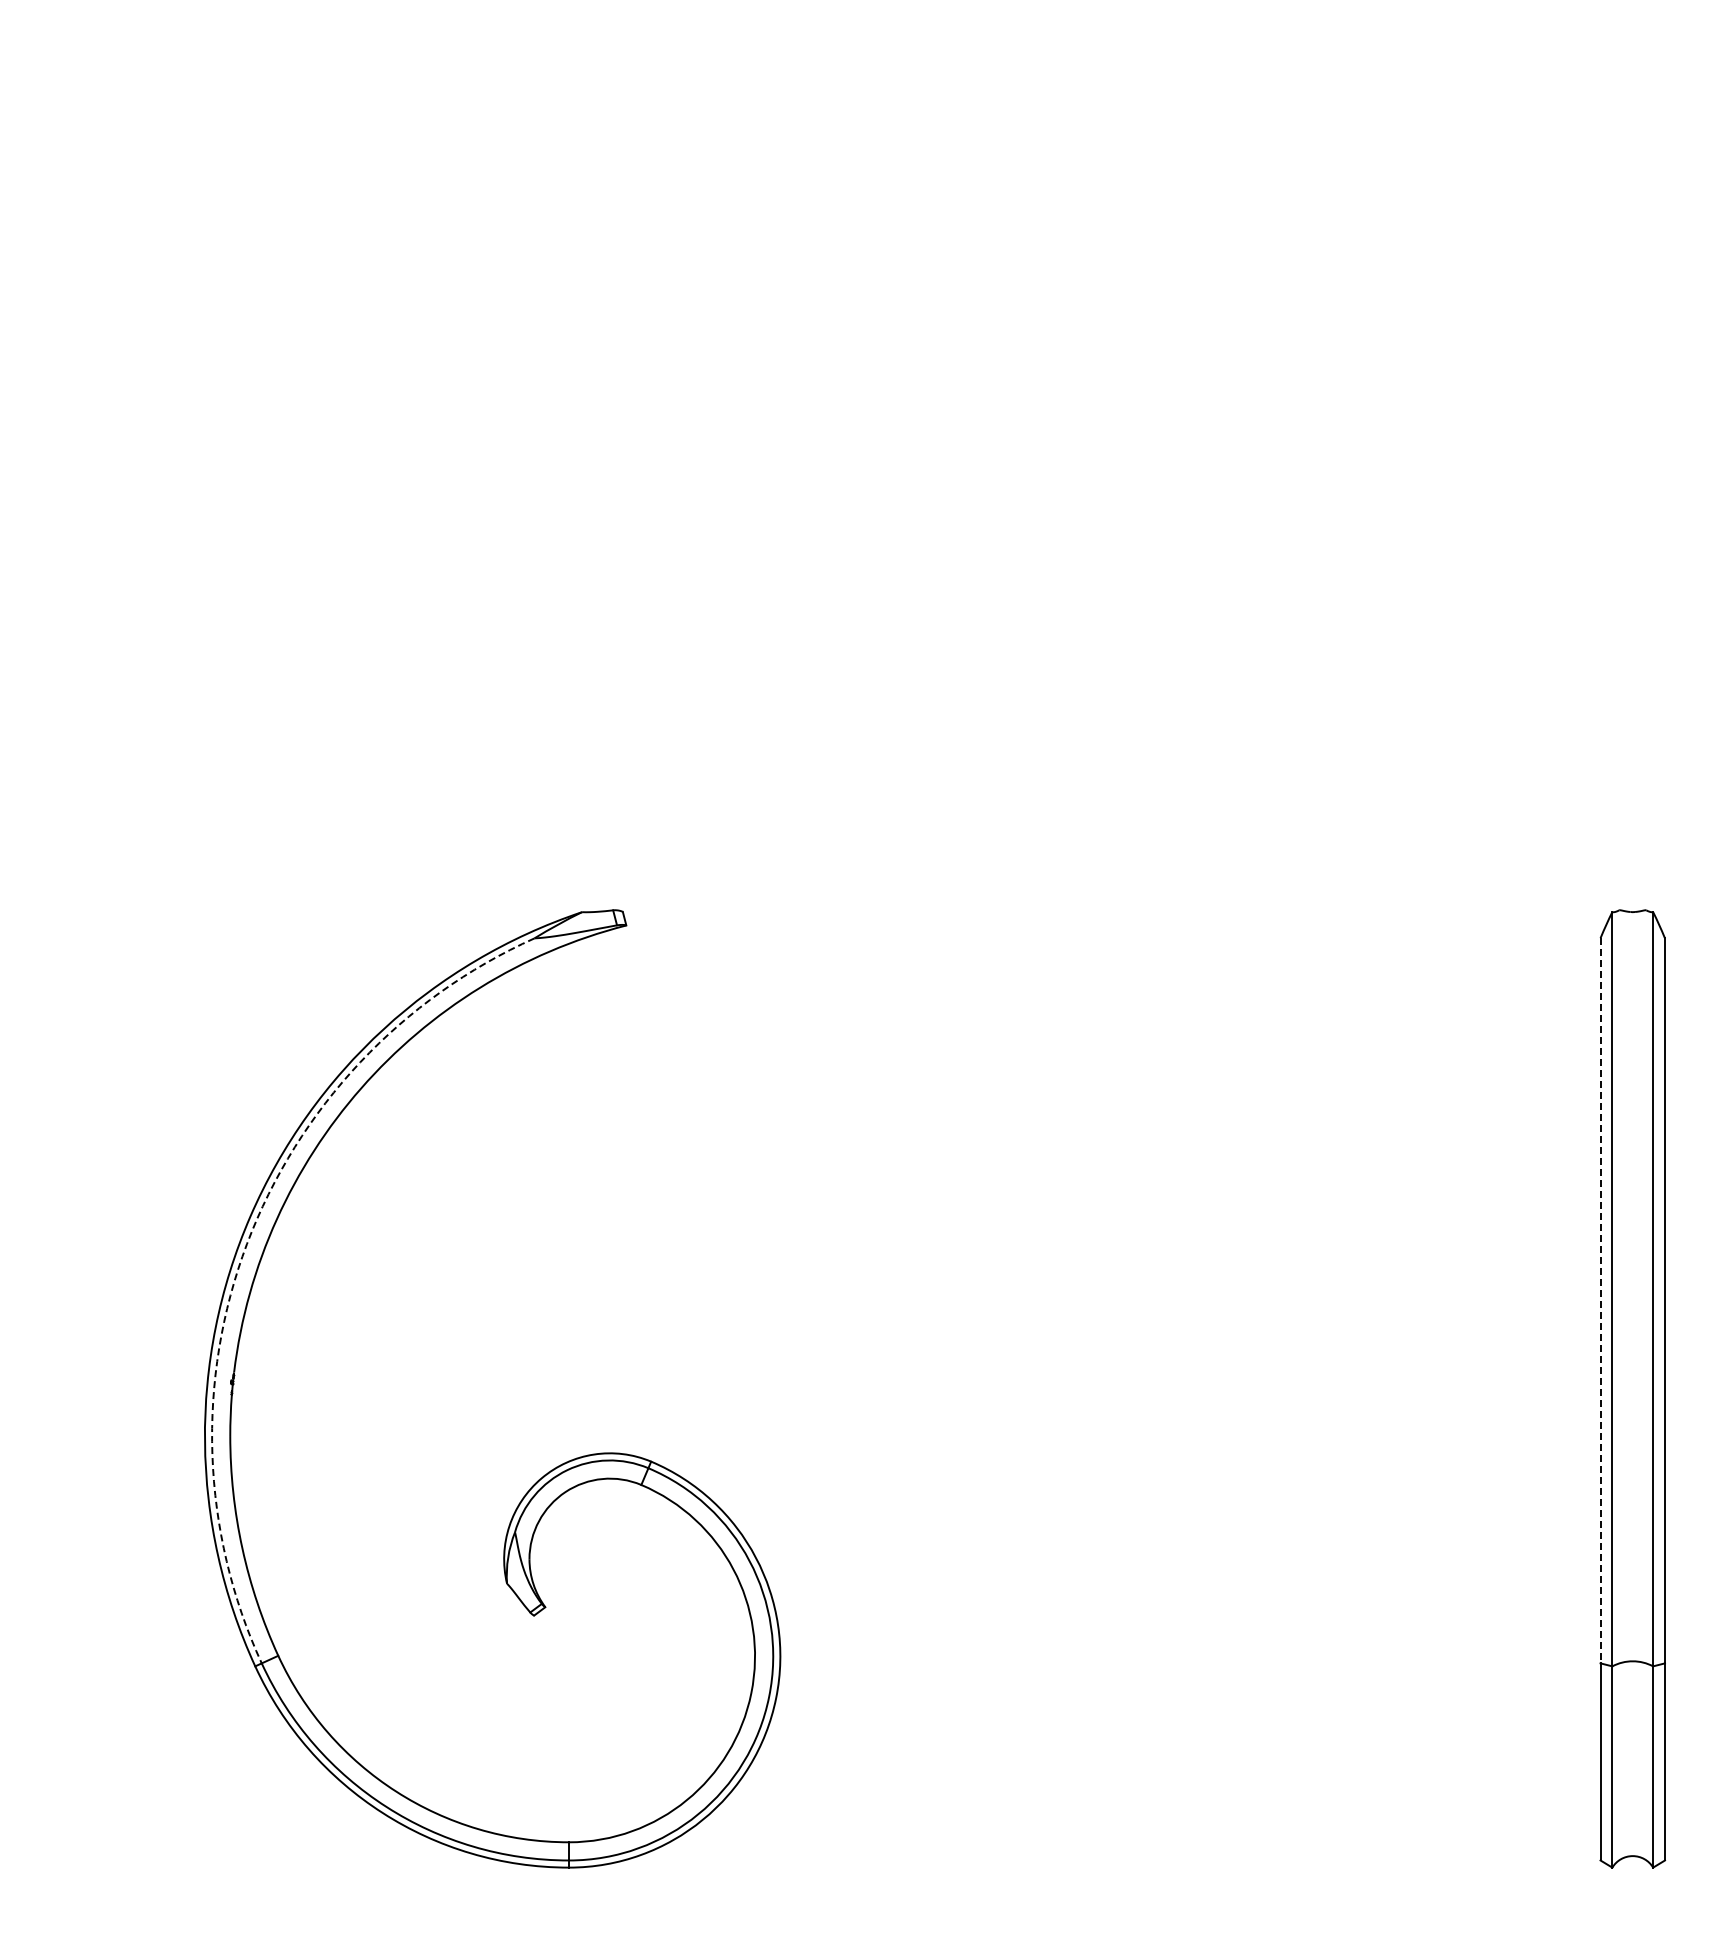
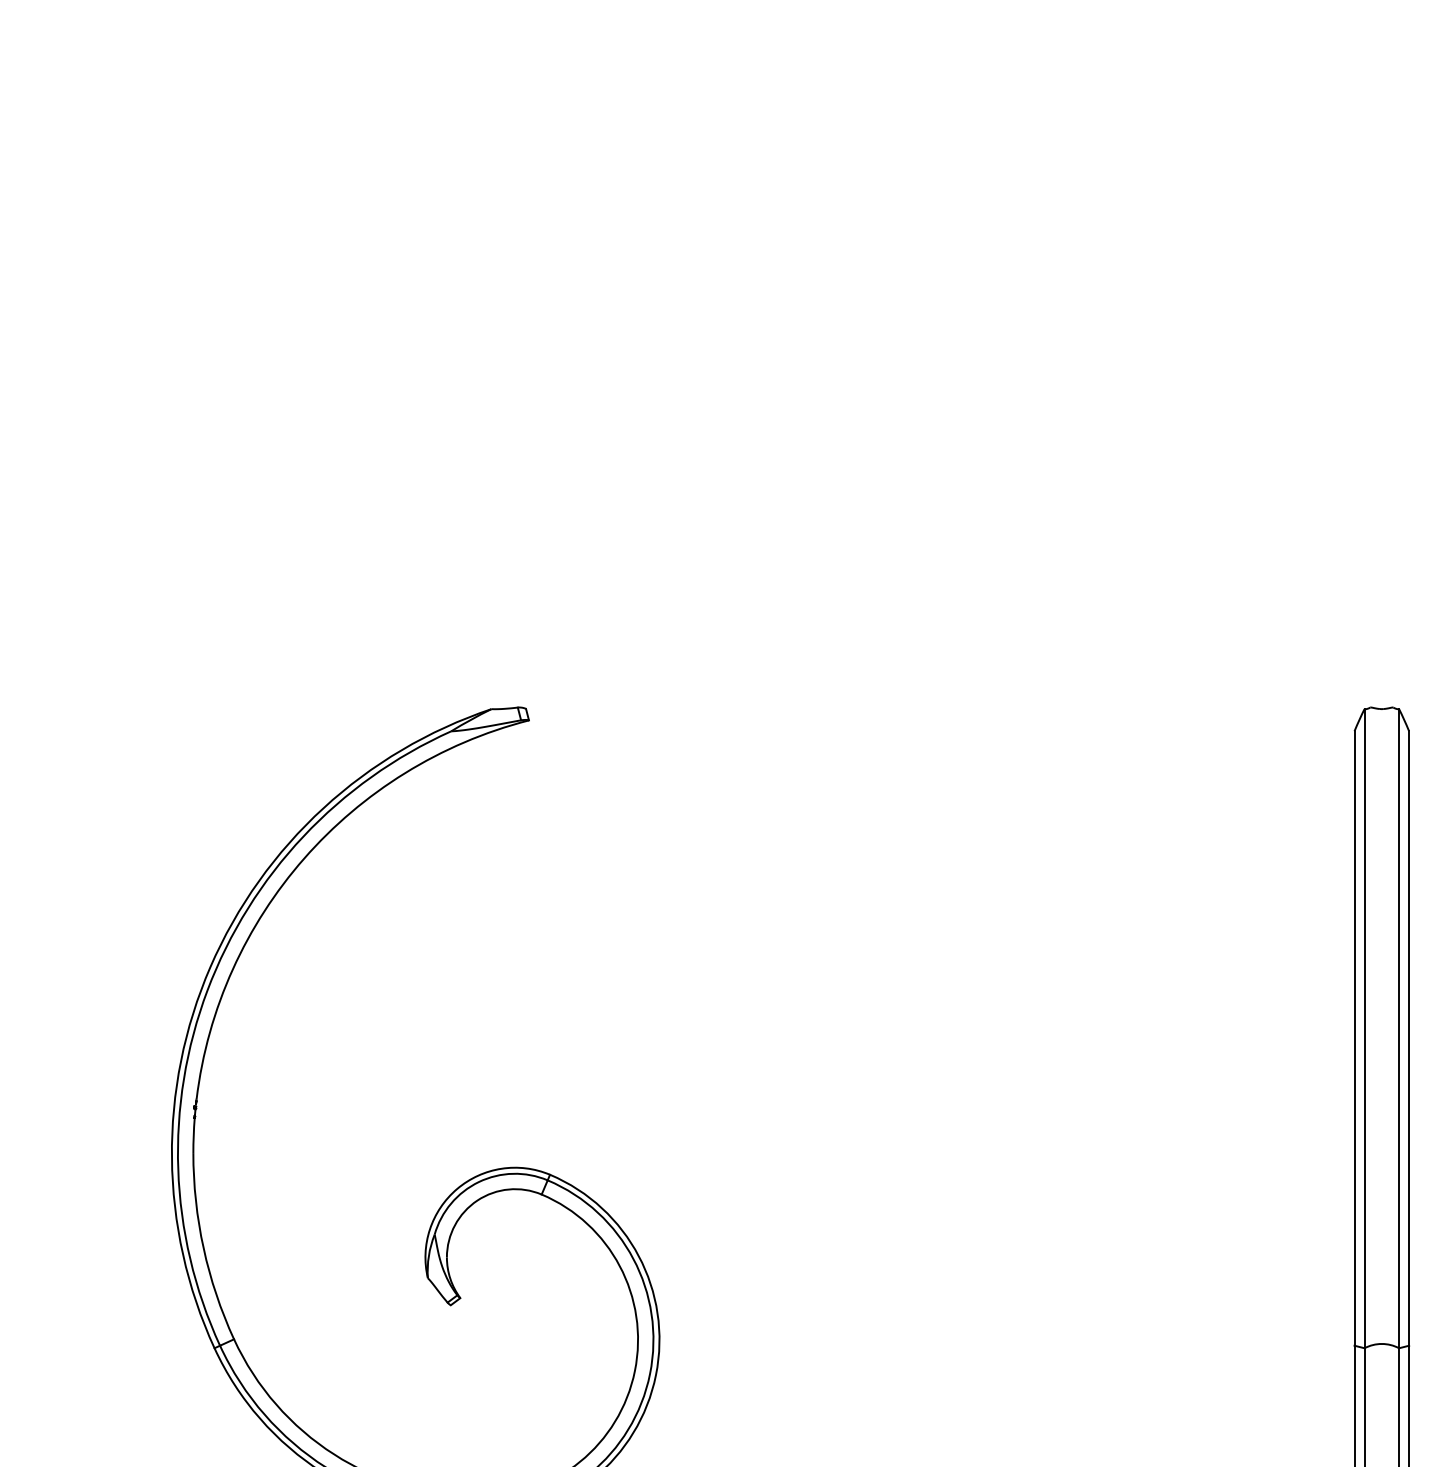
arc: (247, 1244) -> (207, 990), dashed -> solid
line: (1600, 1300) -> (1354, 1038), dashed -> solid

